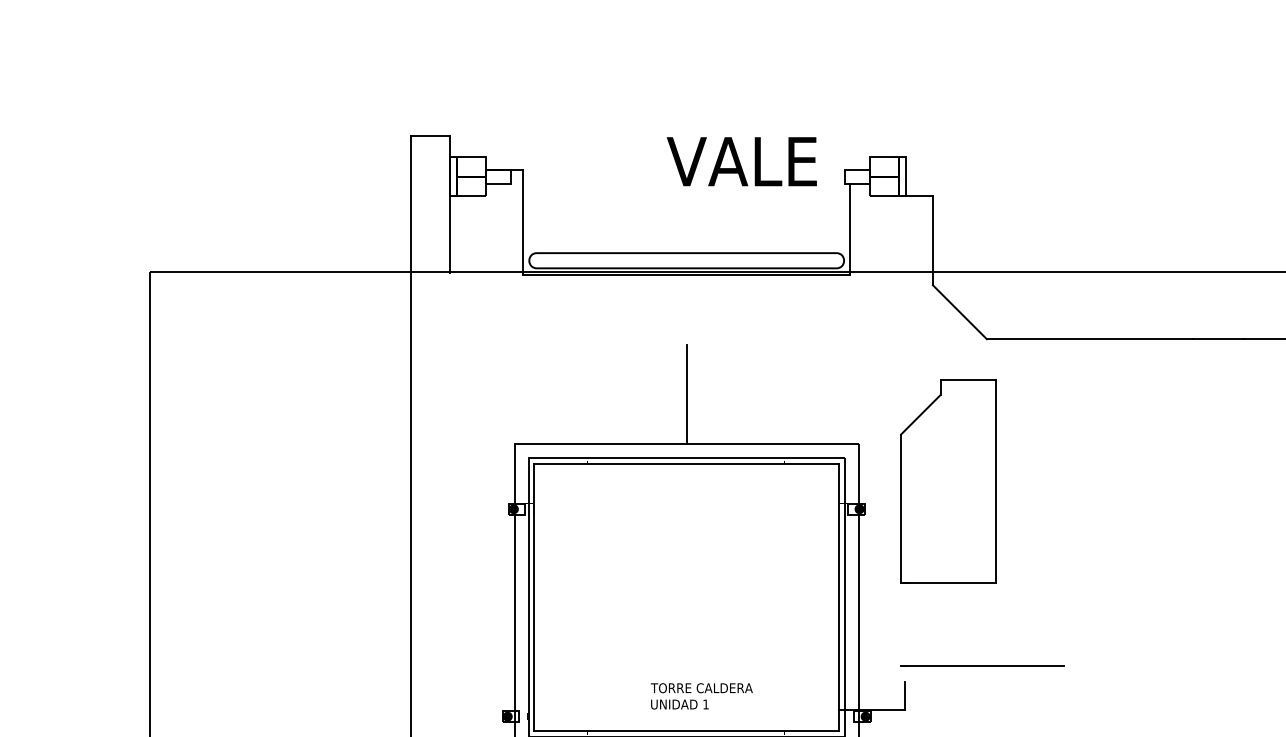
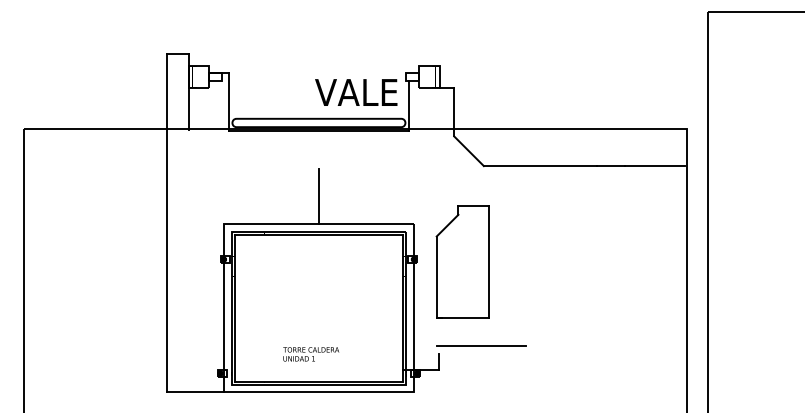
text: (742, 161) -> (356, 92), moved
part: (947, 480) -> (462, 261), moved
text: (702, 696) -> (311, 354), moved

